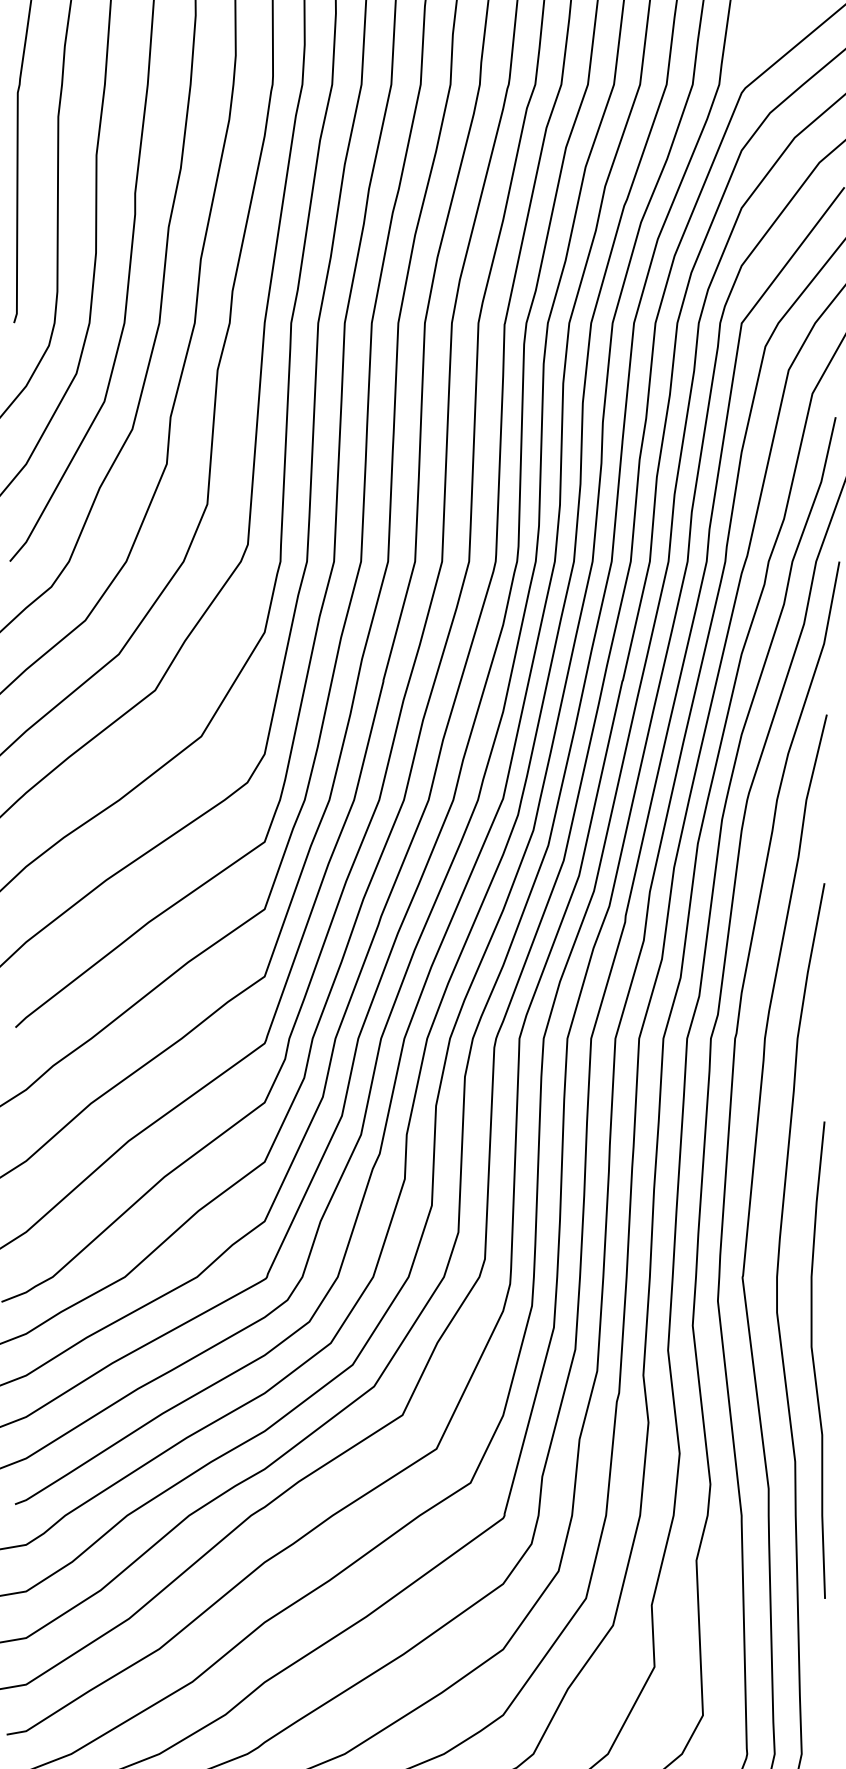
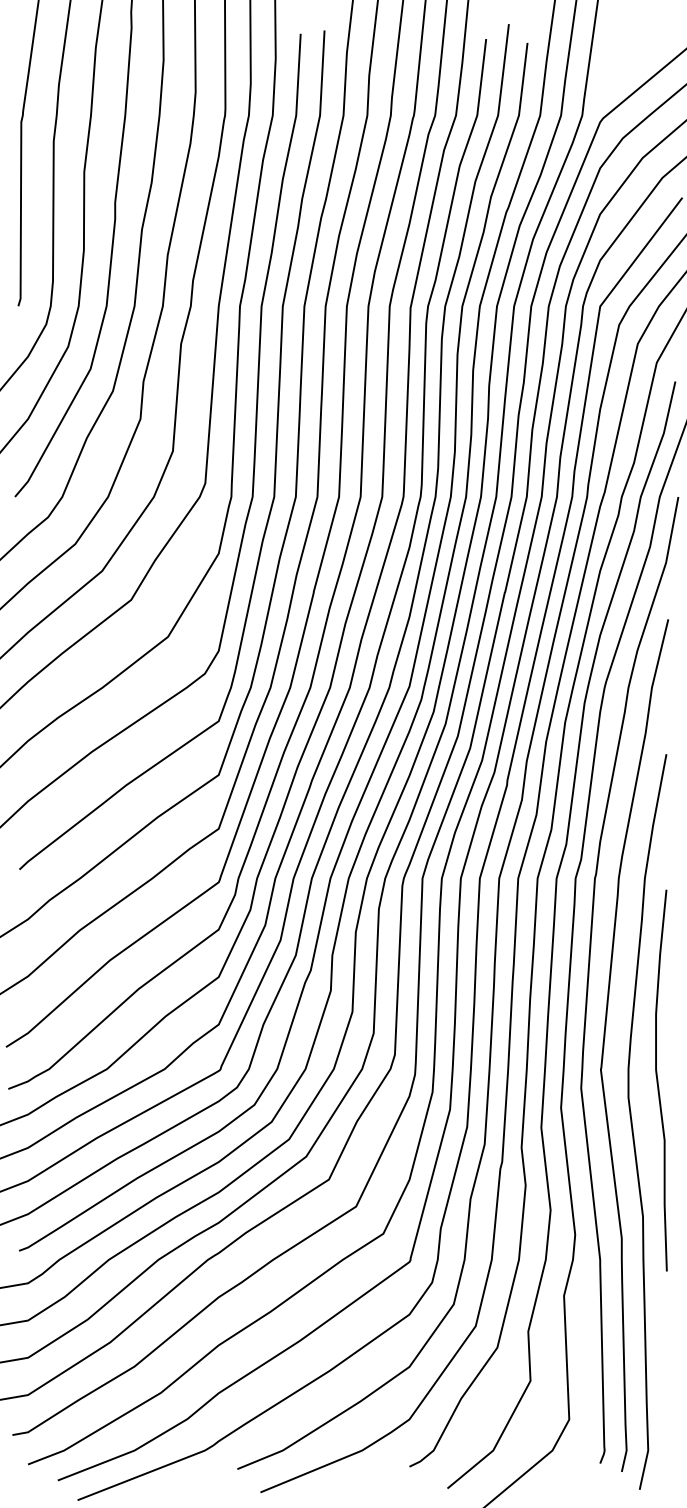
curve: (814, 1360) -> (658, 1080), moved

